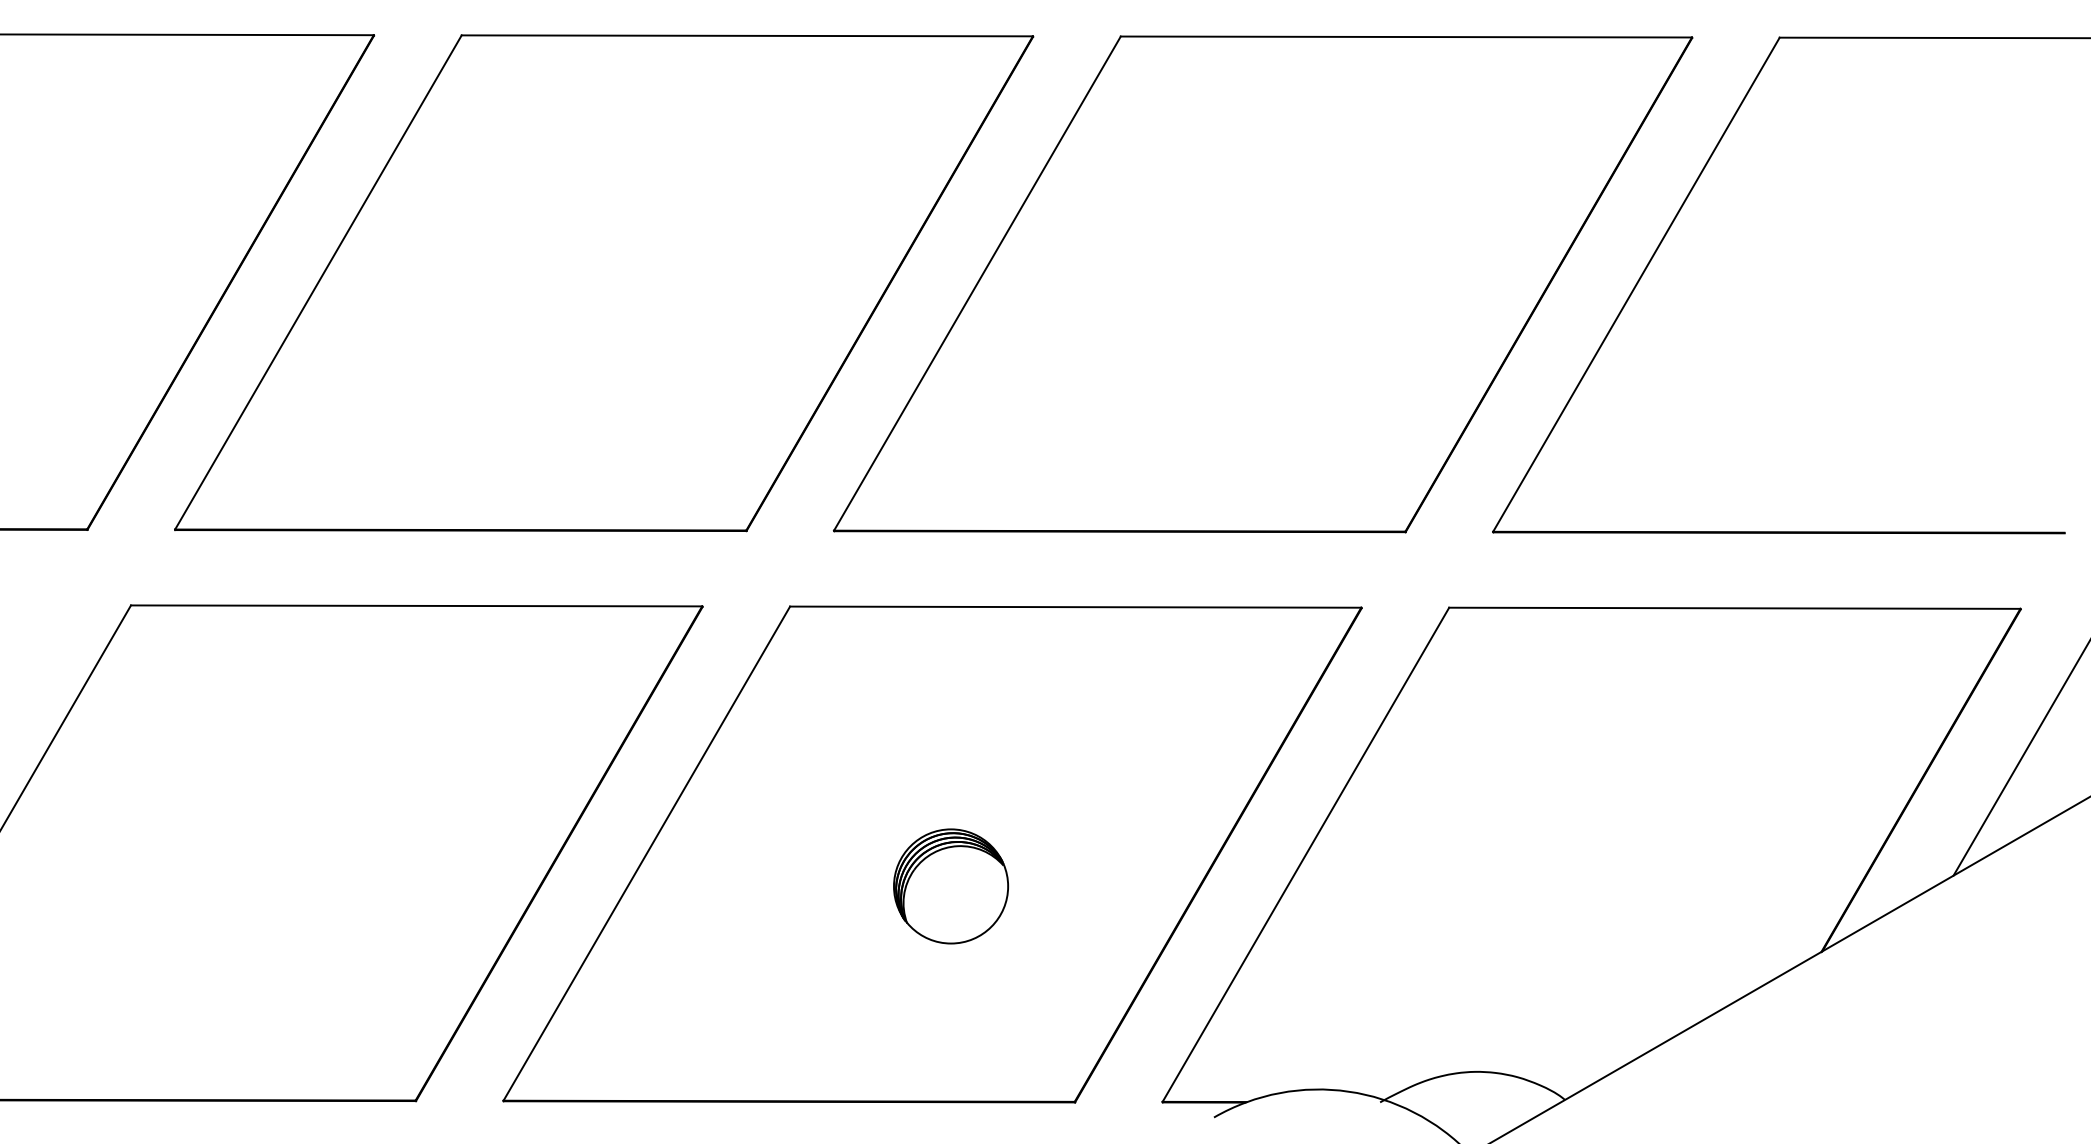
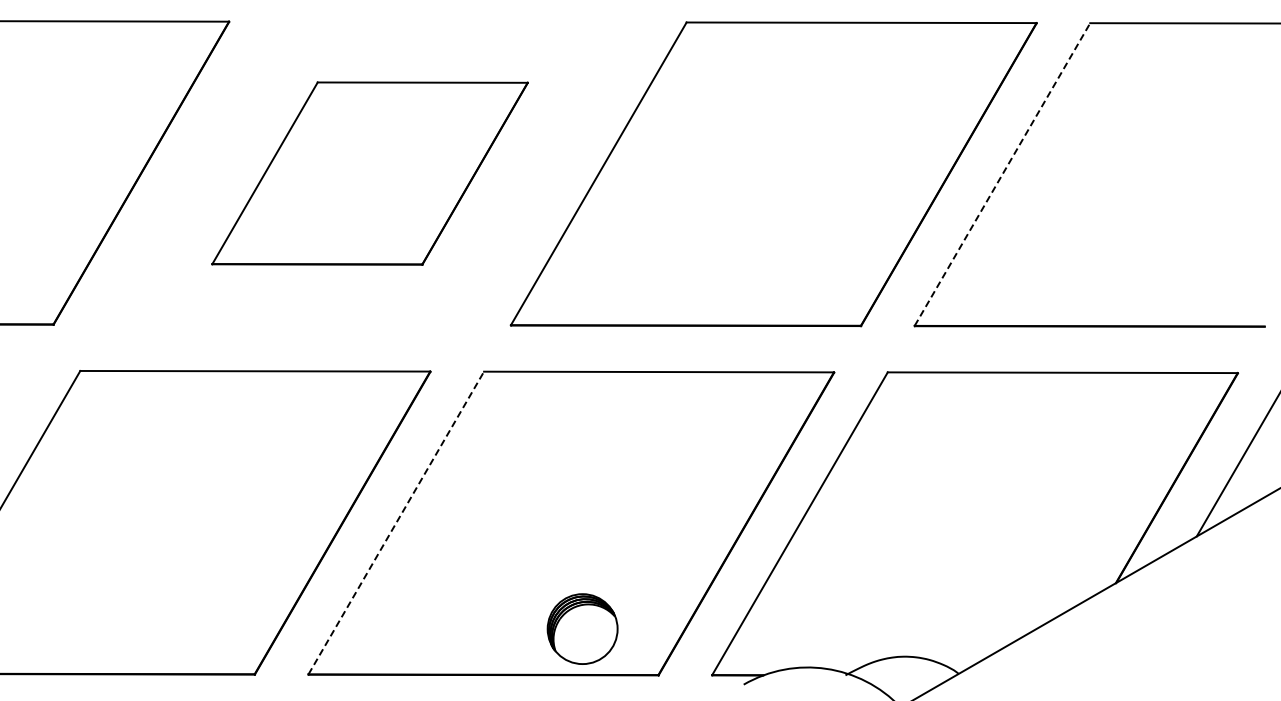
part: (603, 283) -> (369, 173), size x0.6
line: (1636, 284) -> (1002, 174), solid -> dashed
line: (647, 854) -> (396, 523), solid -> dashed
part: (950, 885) -> (582, 628), moved

